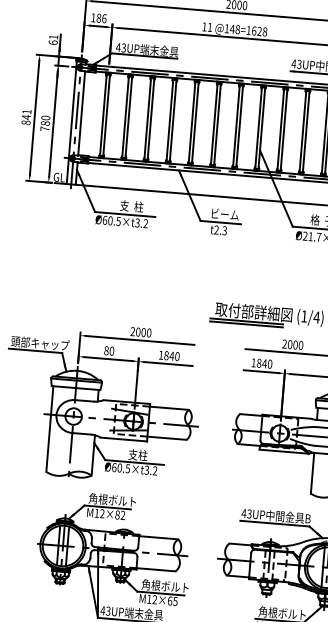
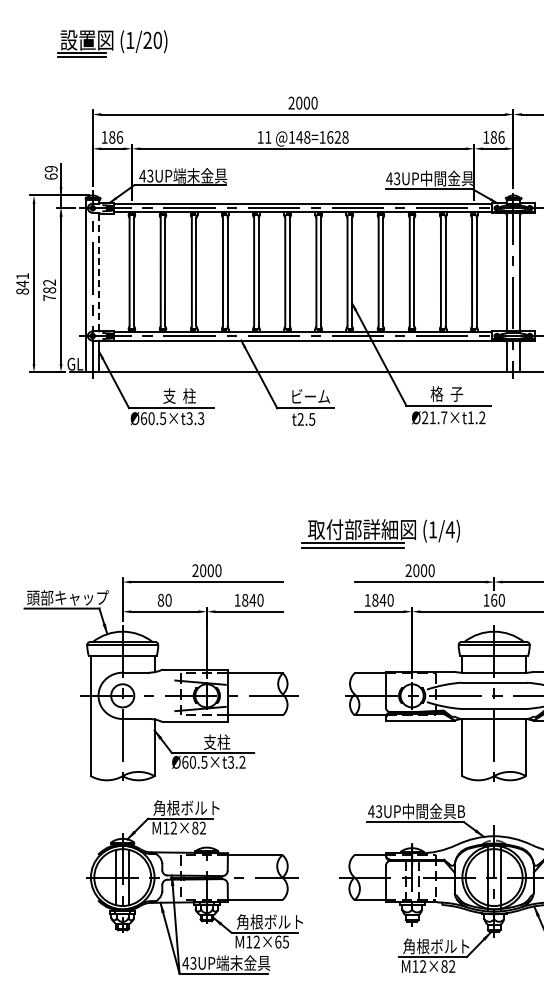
text: (53, 37) -> (50, 169), 61 -> 69
line: (81, 112) -> (99, 271), solid -> dashed
text: (45, 117) -> (49, 282), 780 -> 782
text: (146, 223) -> (201, 418), Ø60.5×t3.2 -> Ø60.5×t3.3
text: (225, 230) -> (312, 418), t2.3 -> t2.5

